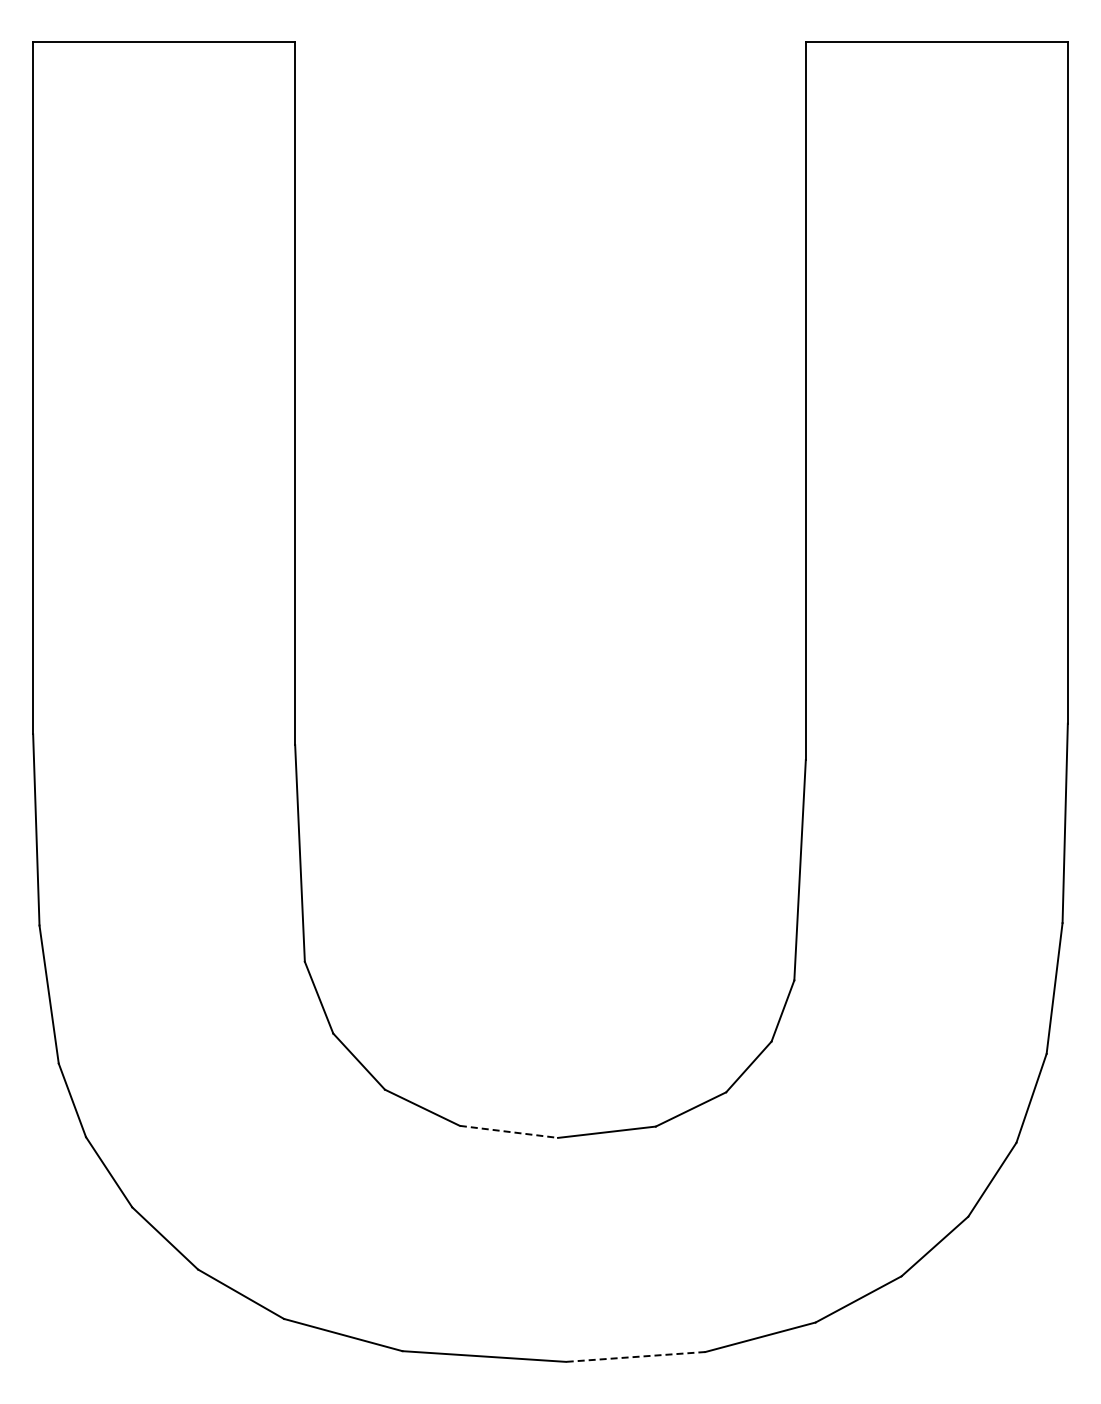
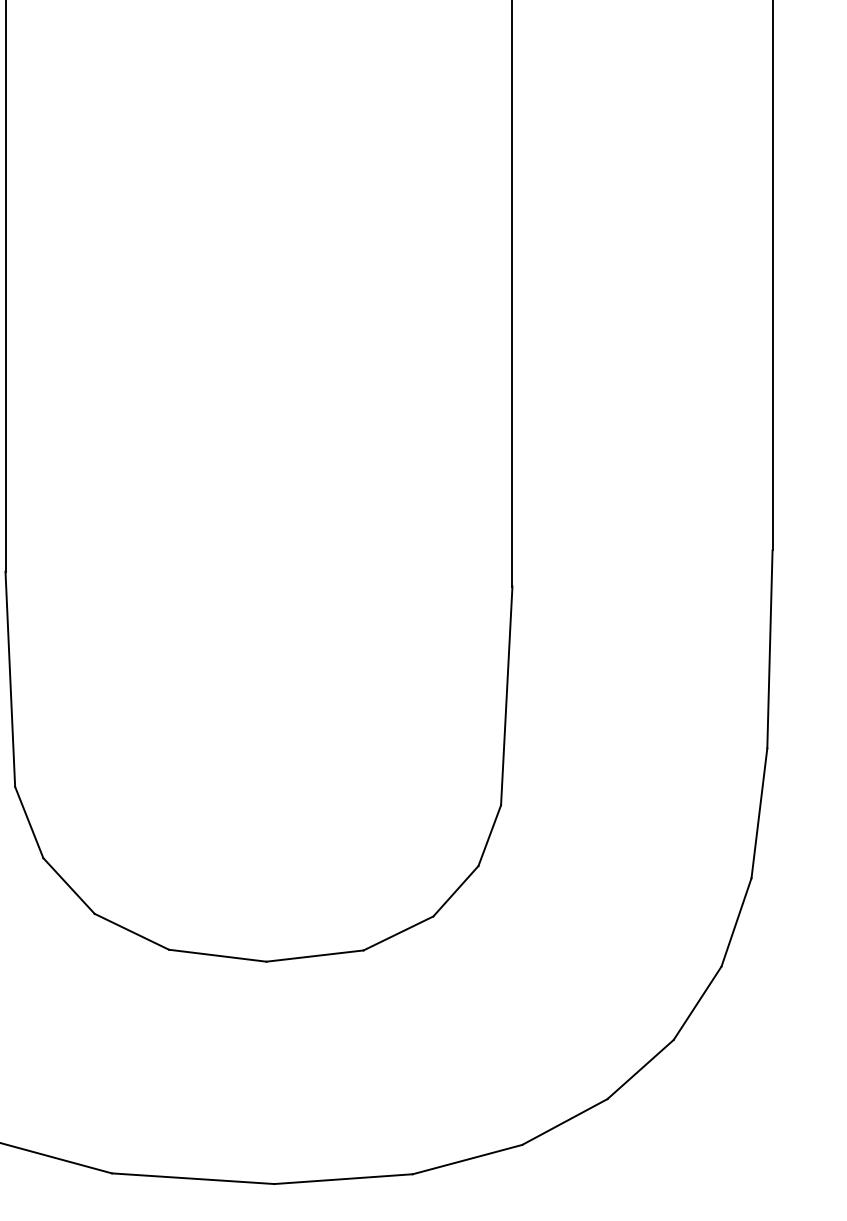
line: (509, 1131) -> (218, 955), dashed -> solid
line: (635, 1356) -> (343, 1178), dashed -> solid

